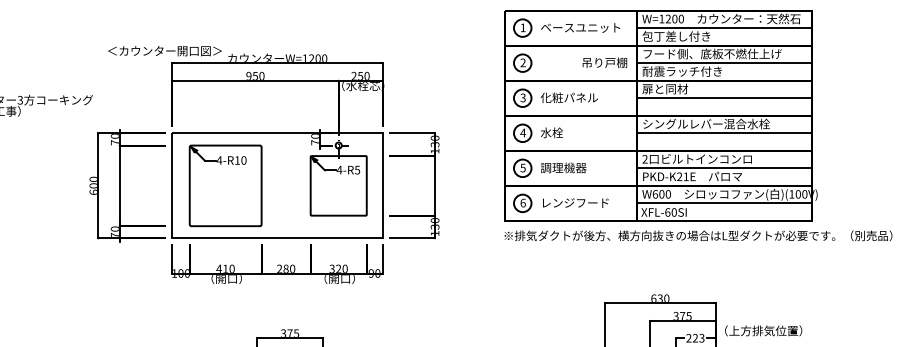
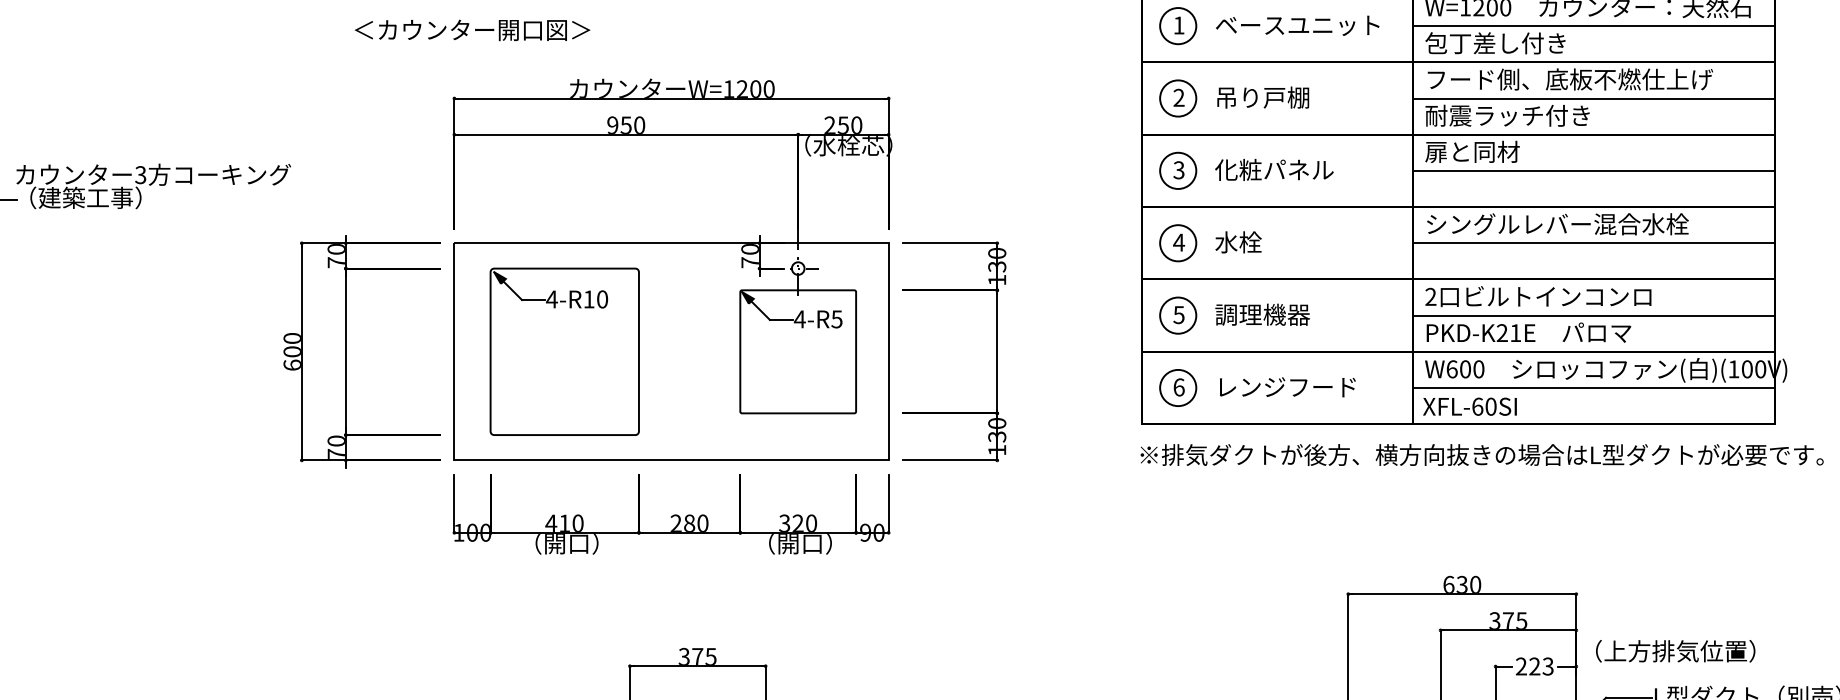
text: (164, 51) -> (471, 30), moved
text: (604, 62) -> (1262, 97), moved

